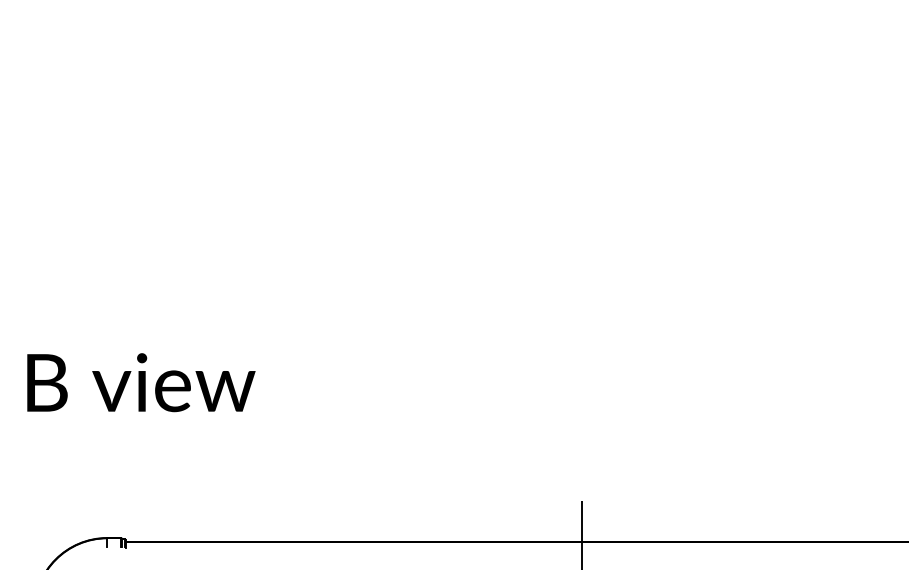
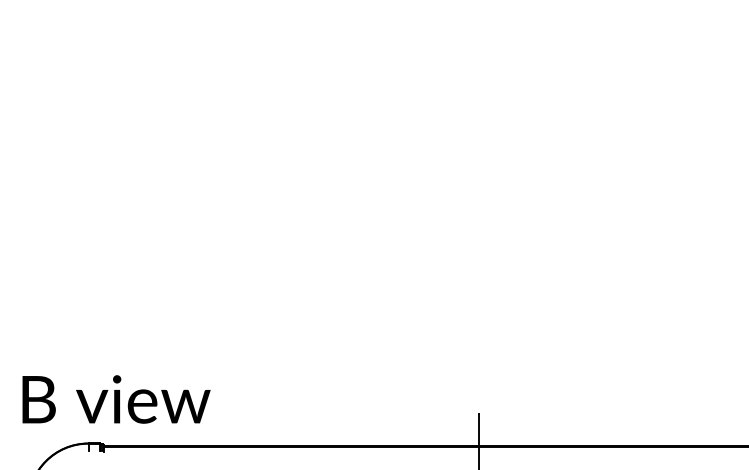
text: (141, 382) -> (116, 399), moved

